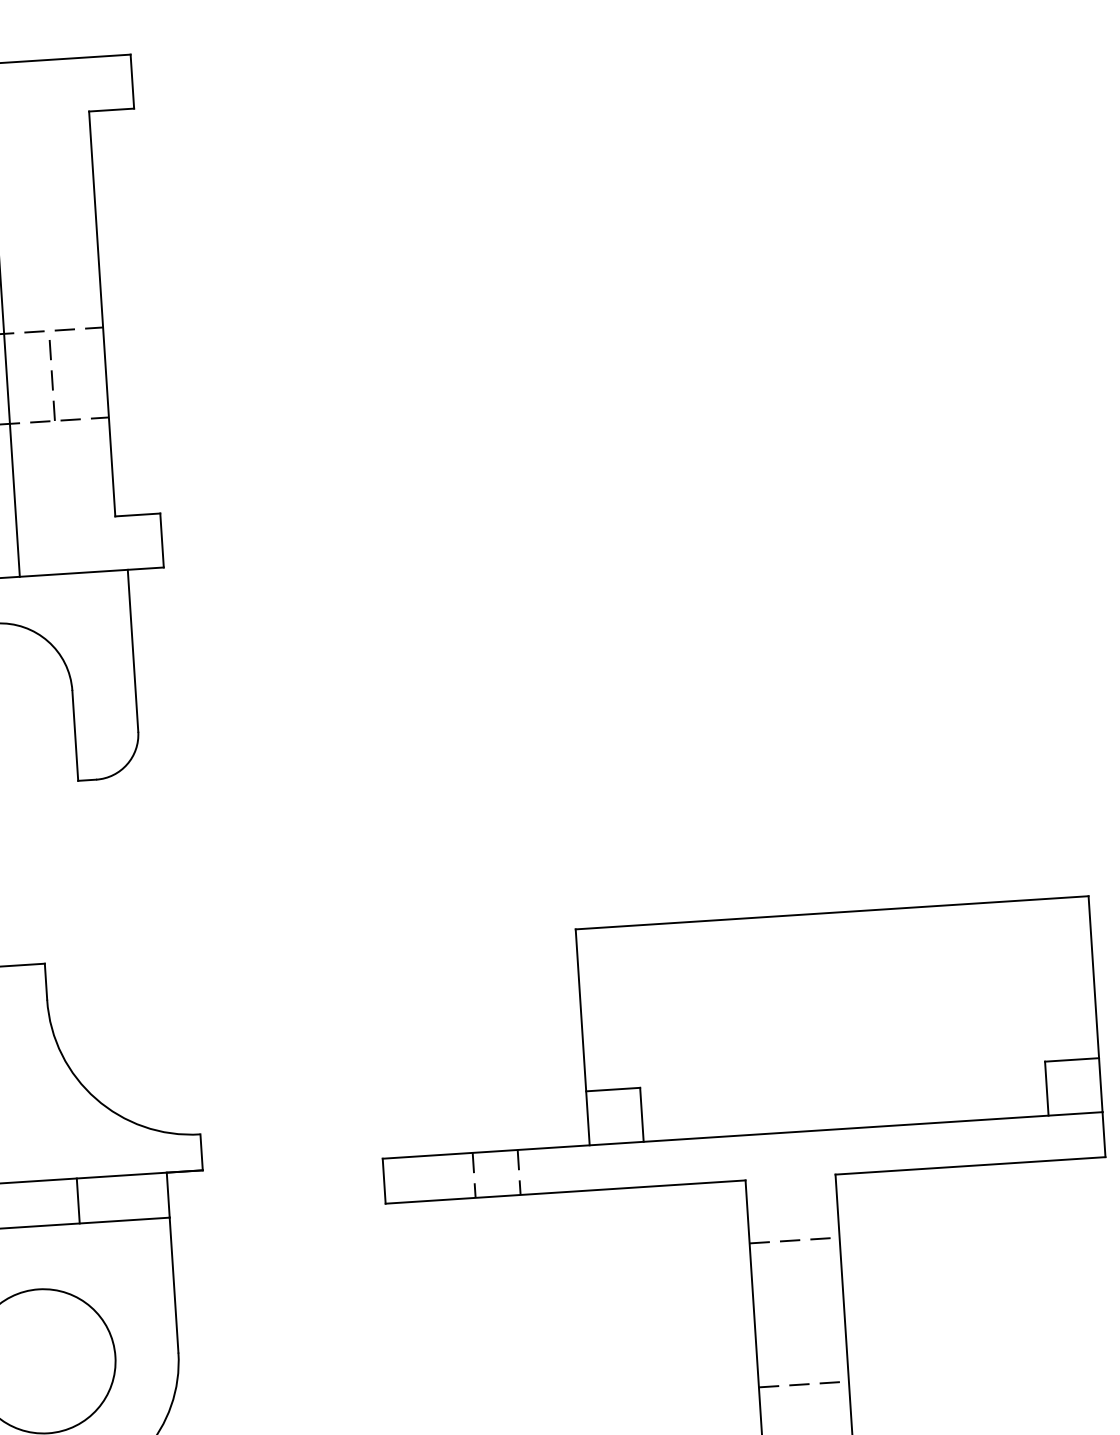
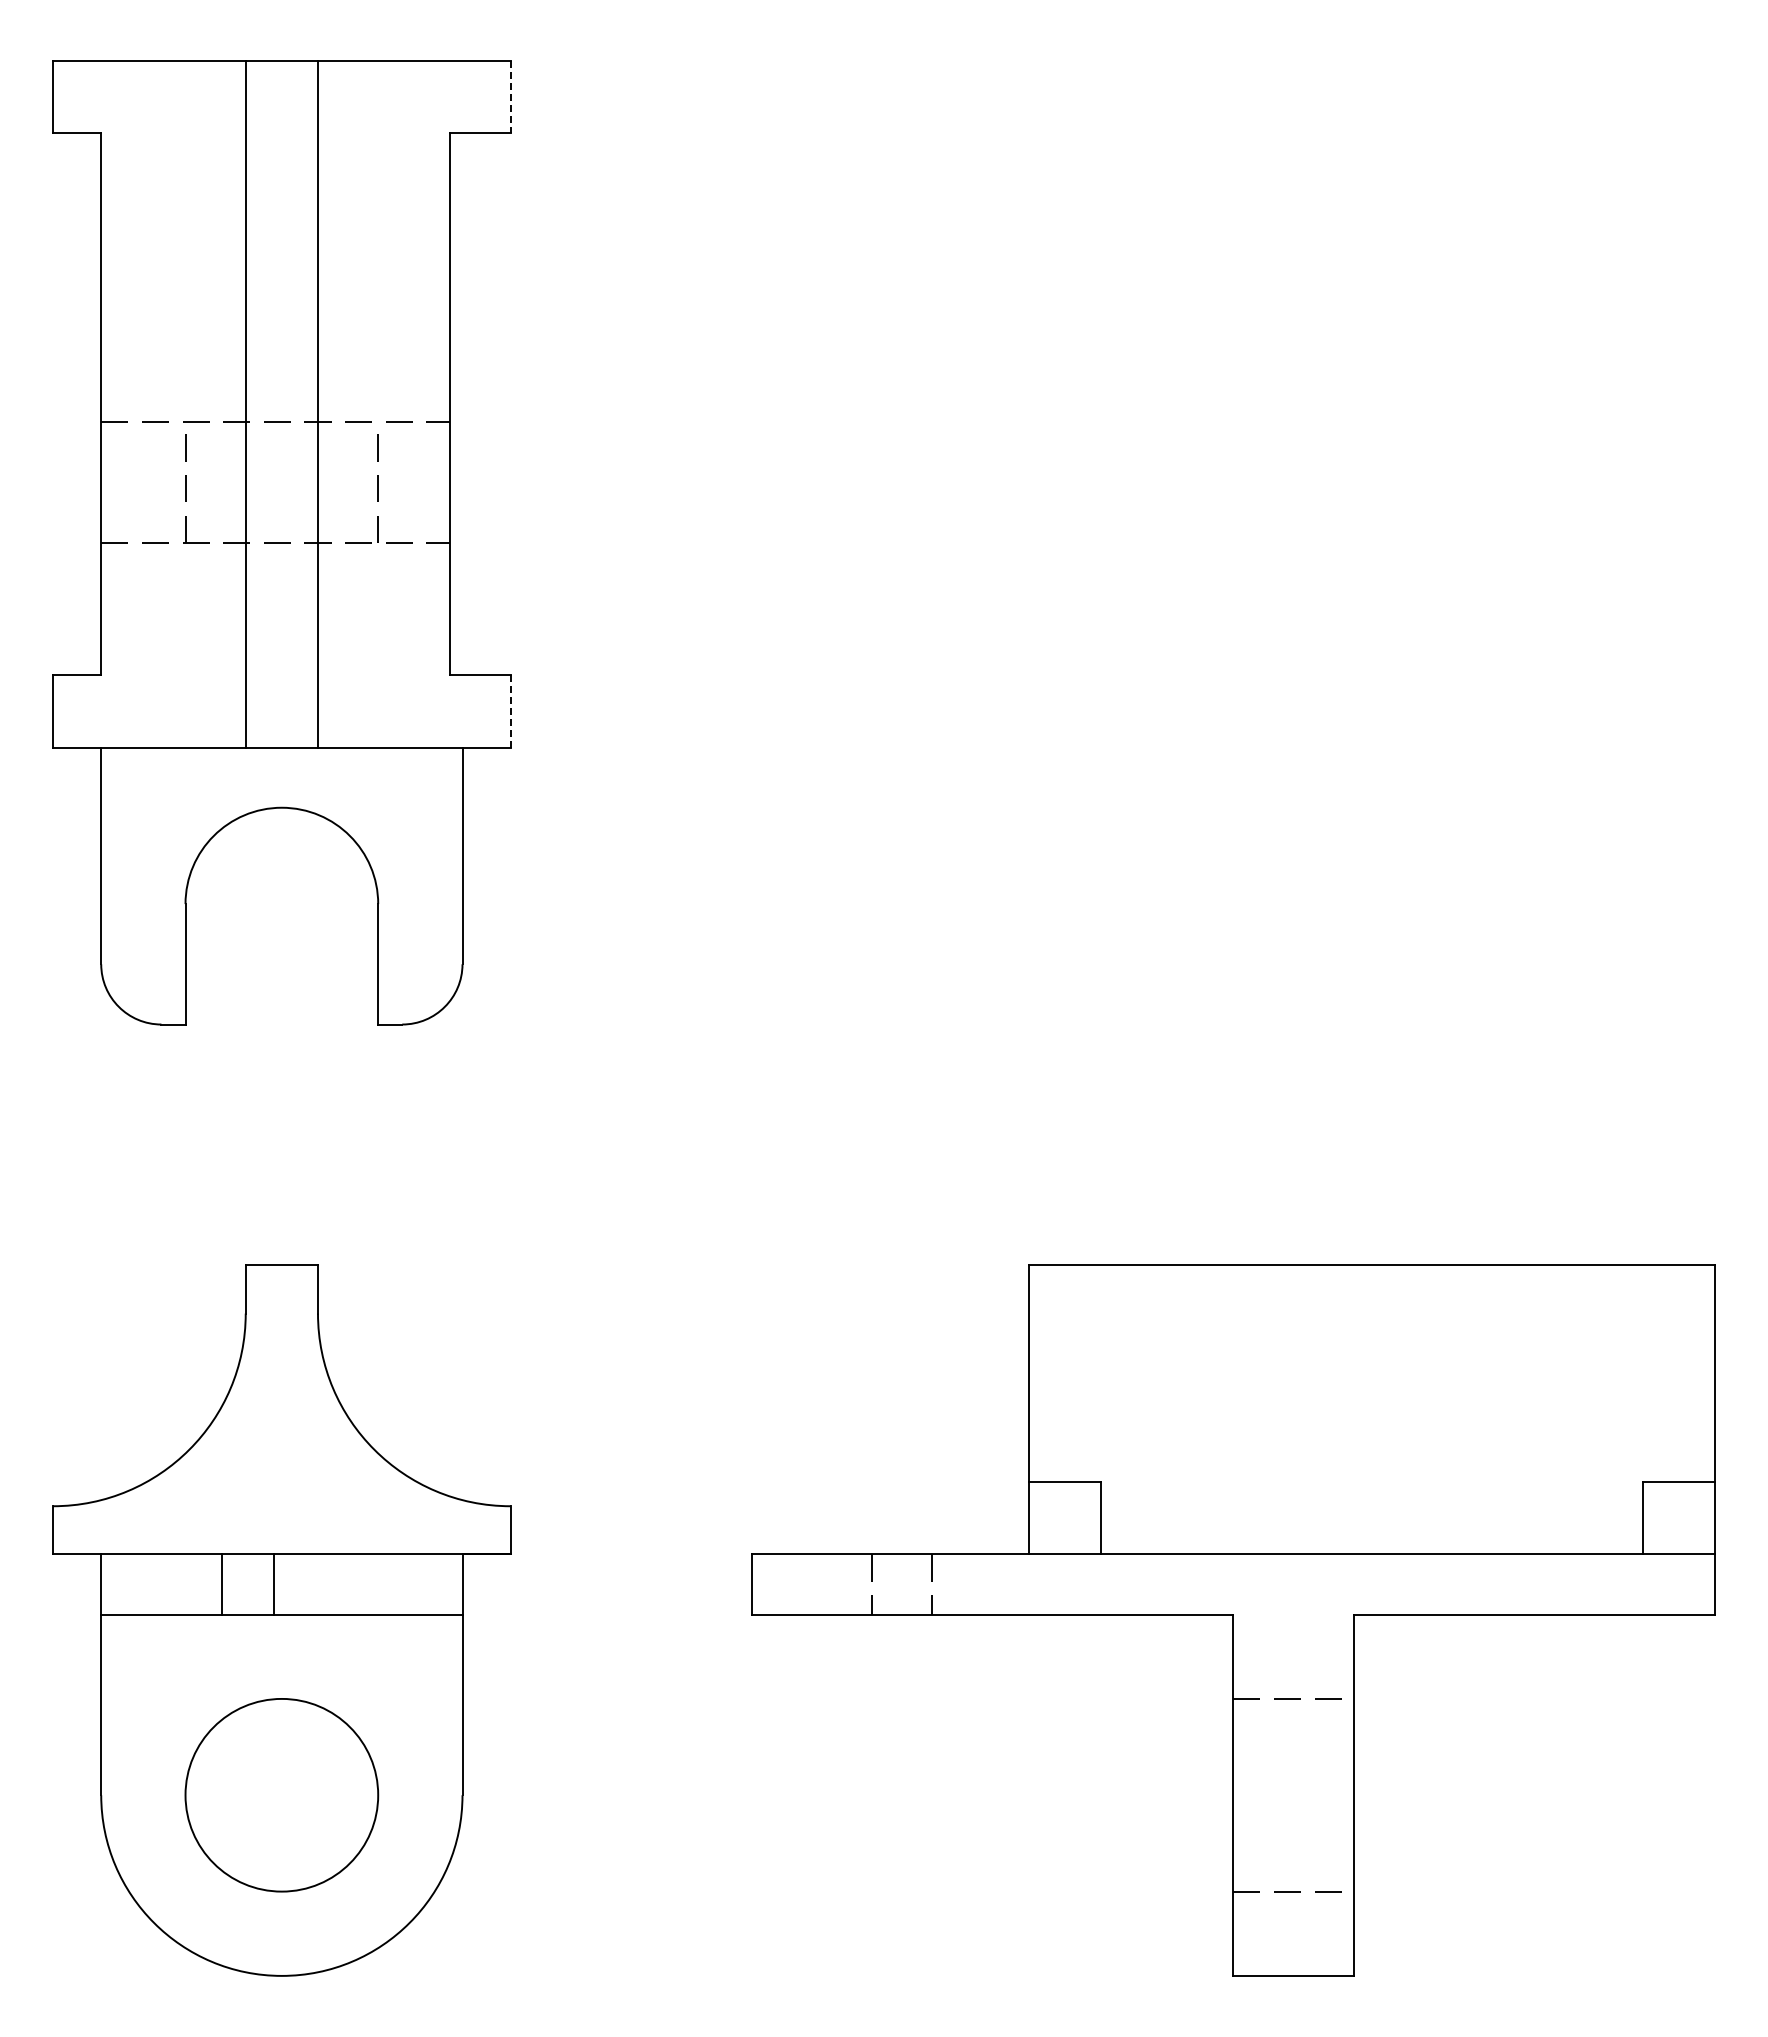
line: (132, 81) -> (510, 97), solid -> dashed
line: (161, 540) -> (510, 711), solid -> dashed
line: (78, 1200) -> (274, 1584), moved

